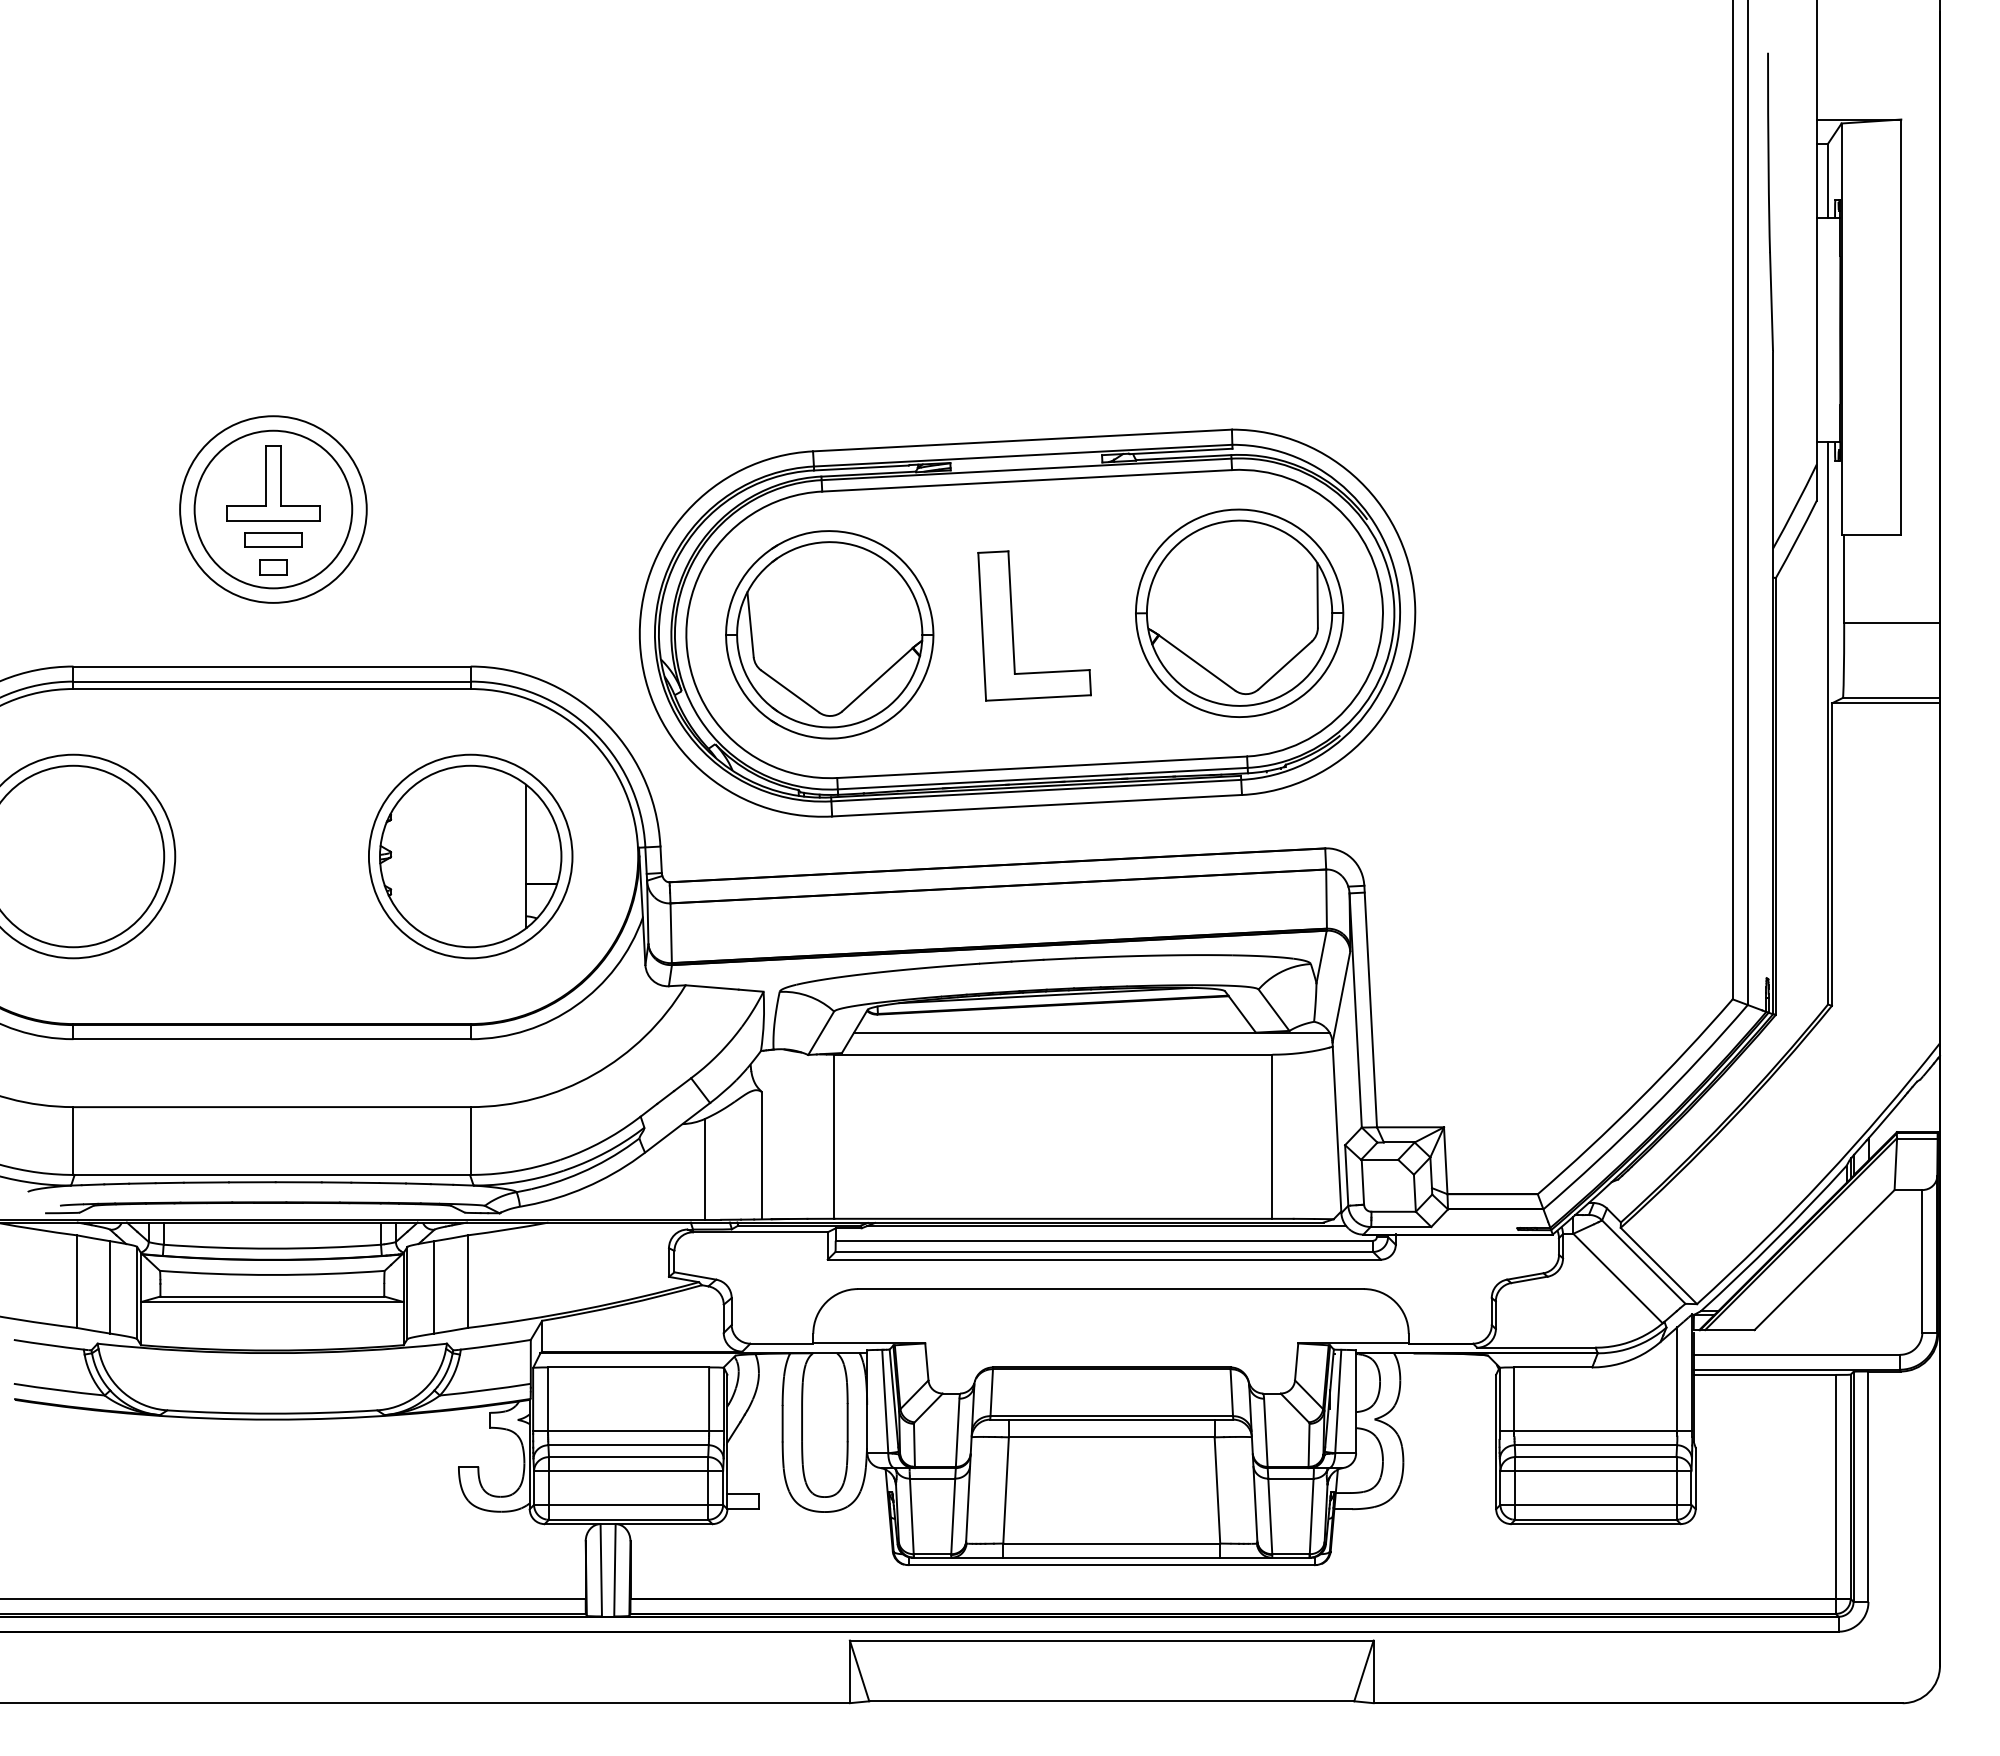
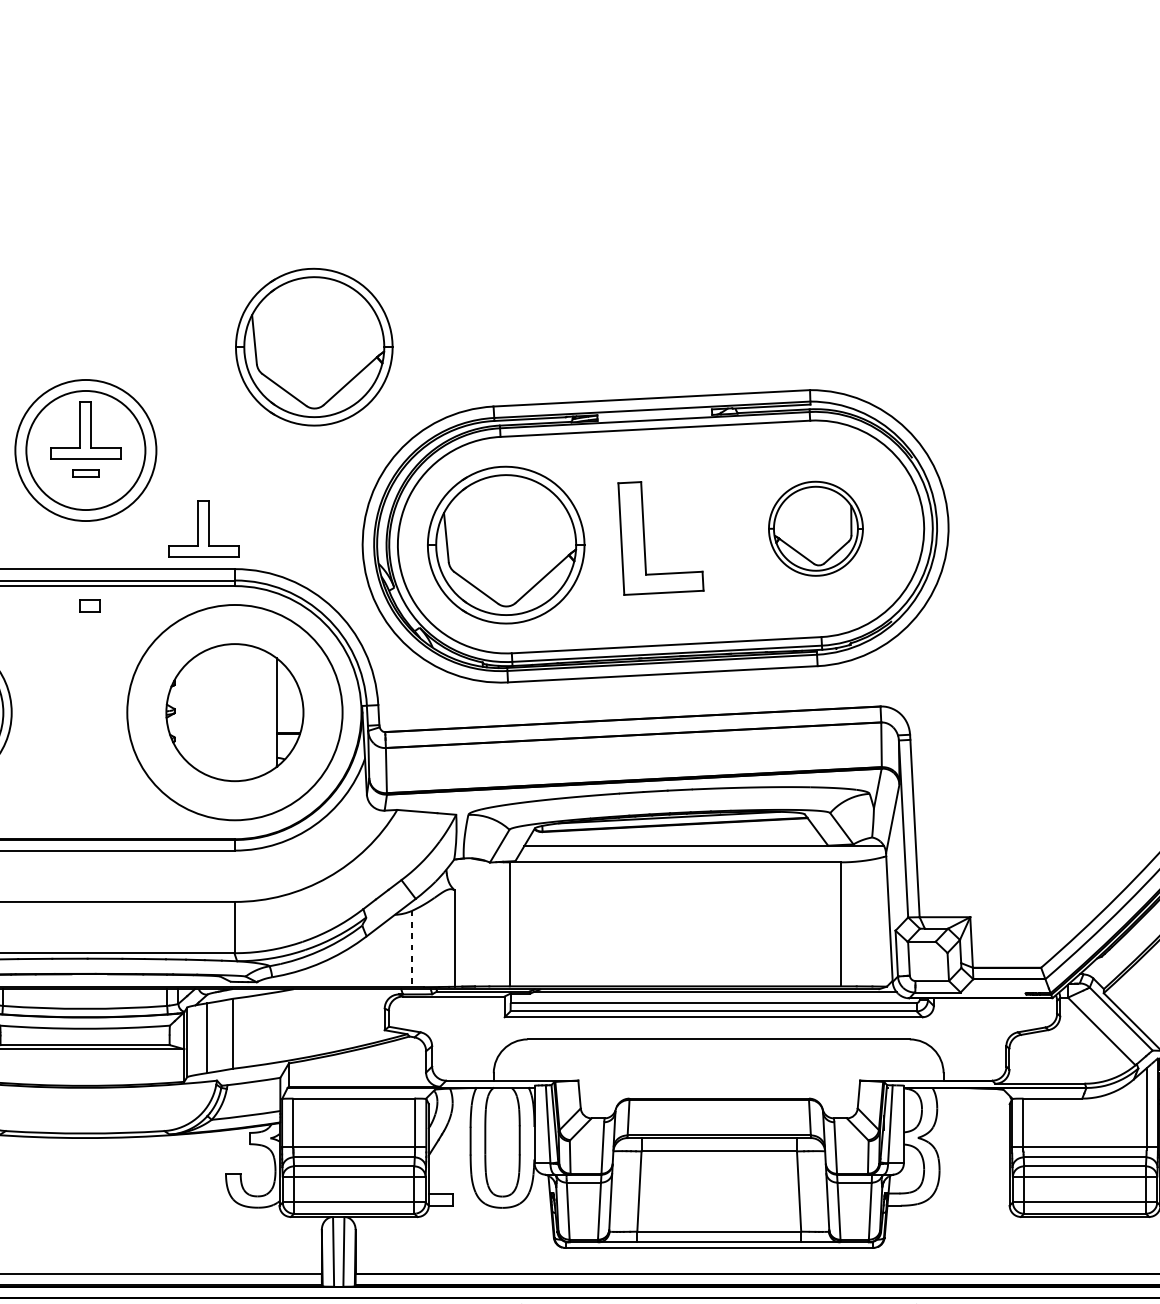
part: (575, 372) -> (314, 346), added
part: (273, 539) -> (85, 473), size x0.6
part: (273, 567) -> (89, 606), moved
part: (1239, 612) -> (815, 528), size x0.6
part: (429, 613) -> (203, 529), added
circle: (470, 856) -> (234, 712), size x1.4
line: (705, 1169) -> (412, 949), solid -> dashed

